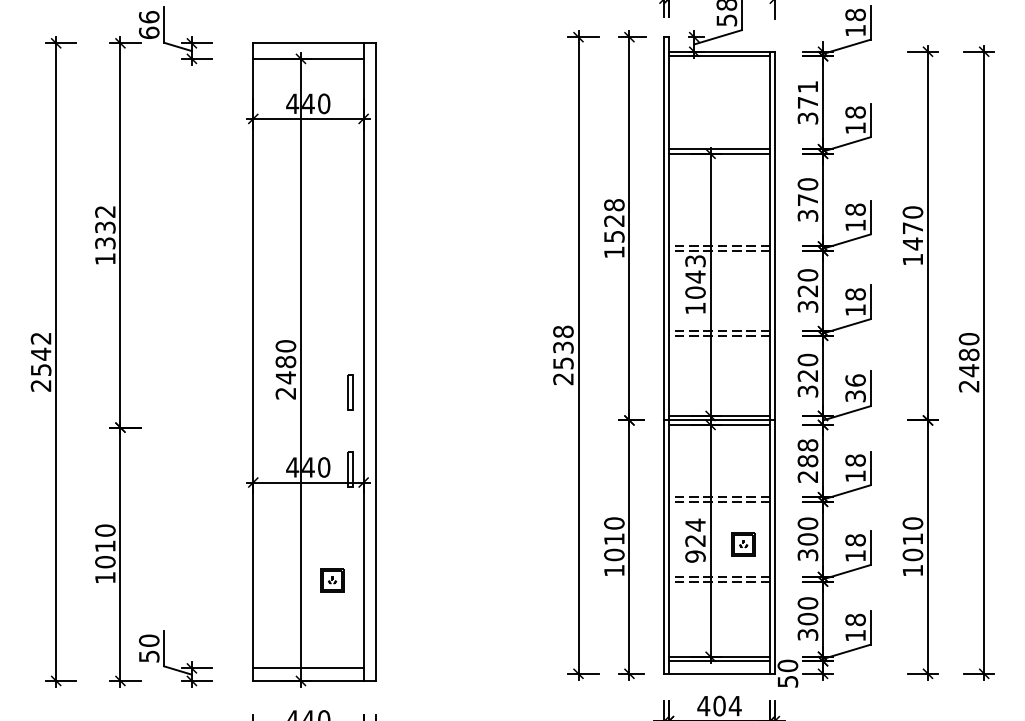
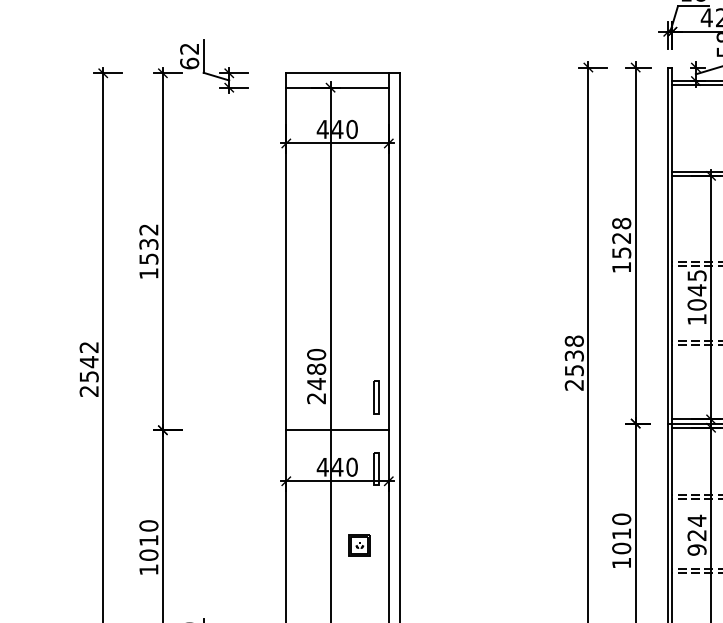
text: (148, 17) -> (188, 49), 66 -> 62
text: (105, 242) -> (149, 258), 1332 -> 1532
text: (695, 260) -> (697, 274), 1043 -> 1045
line: (308, 427) -> (337, 430), added
part: (332, 580) -> (359, 545), moved

